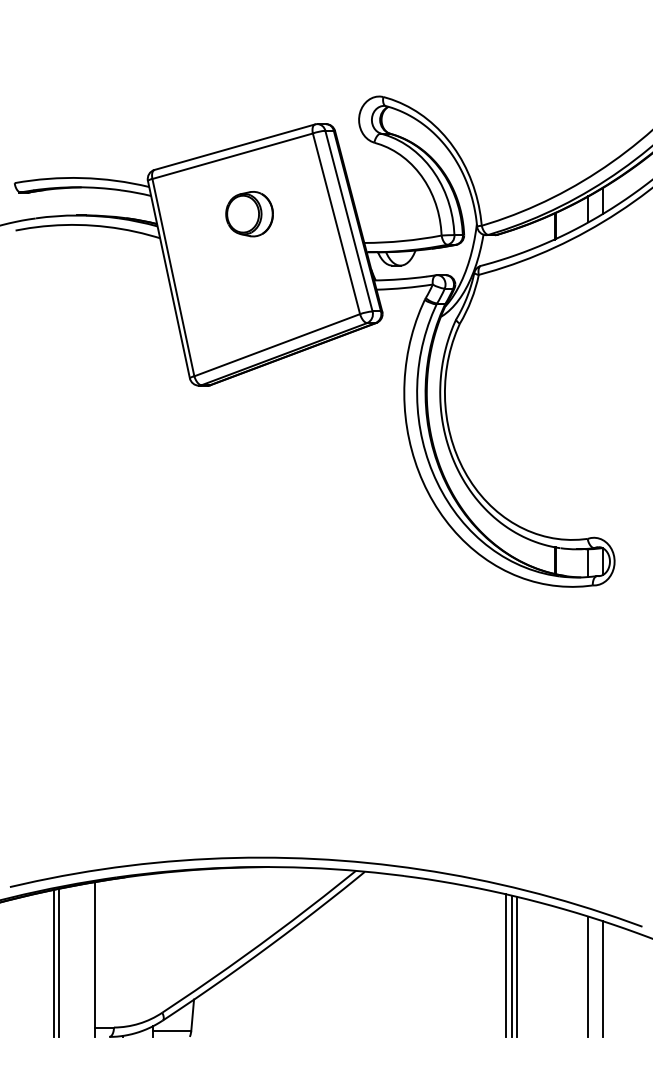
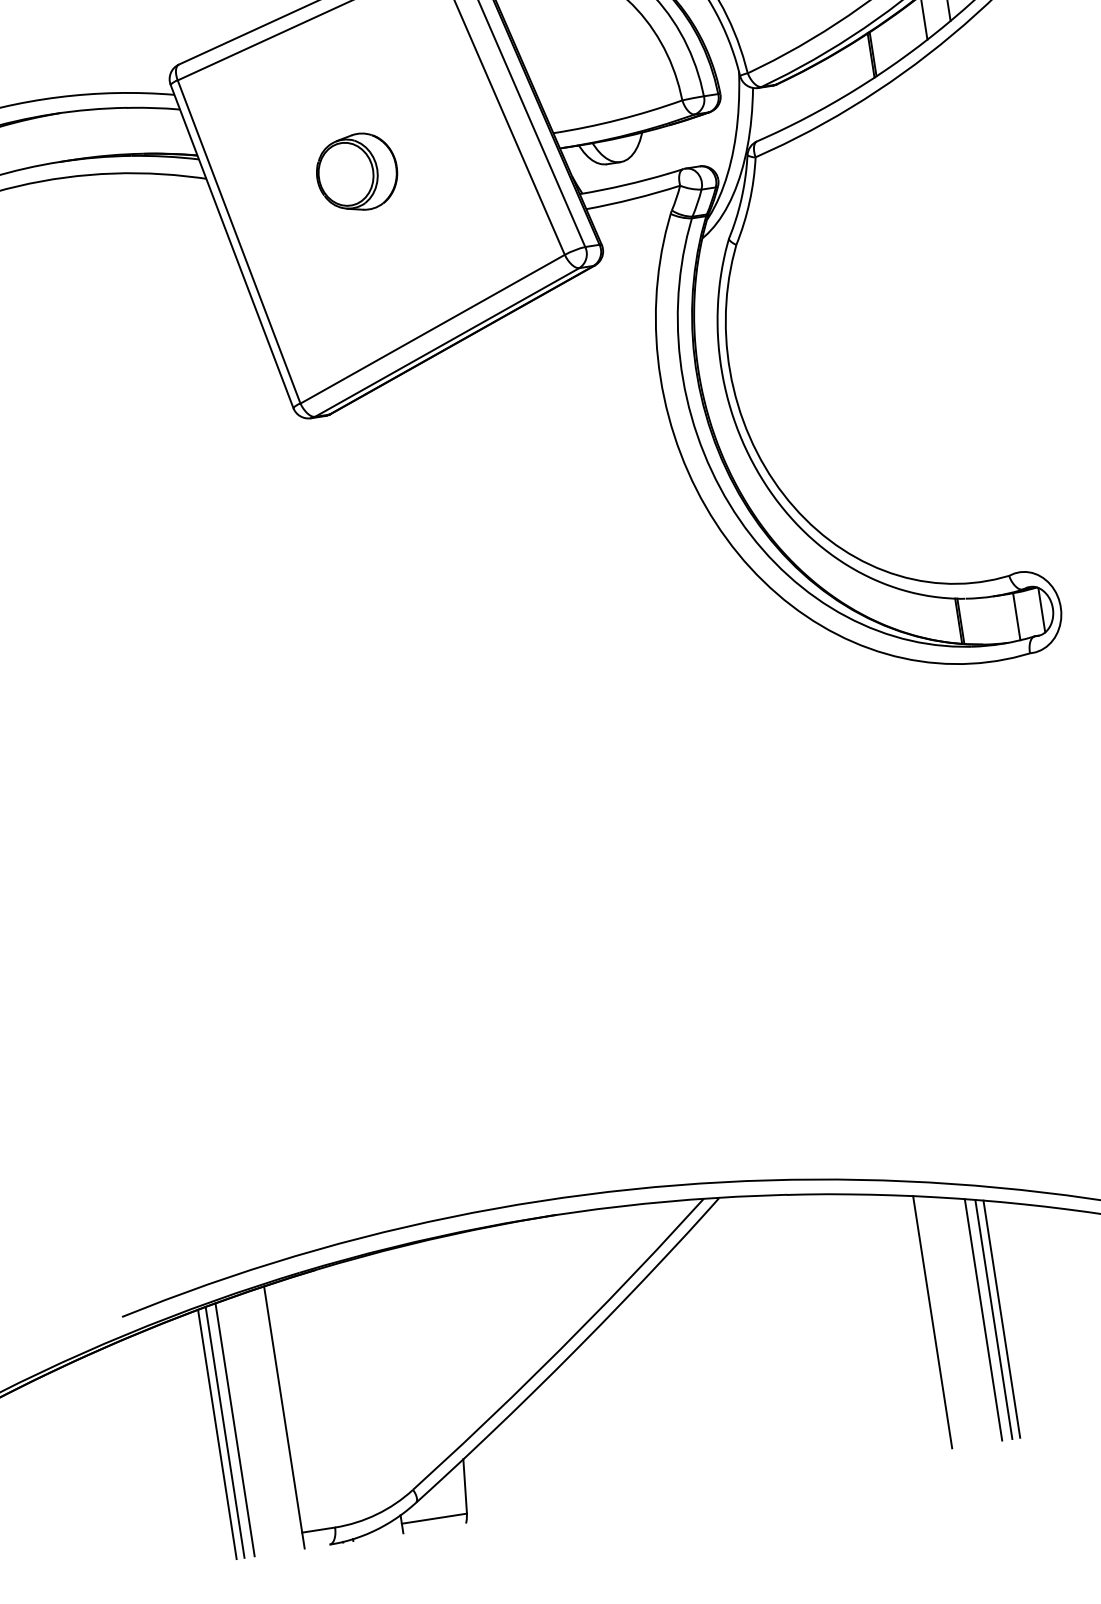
part: (249, 214) -> (356, 173), moved
line: (65, 961) -> (235, 1428), added
line: (476, 962) -> (931, 1322), added

